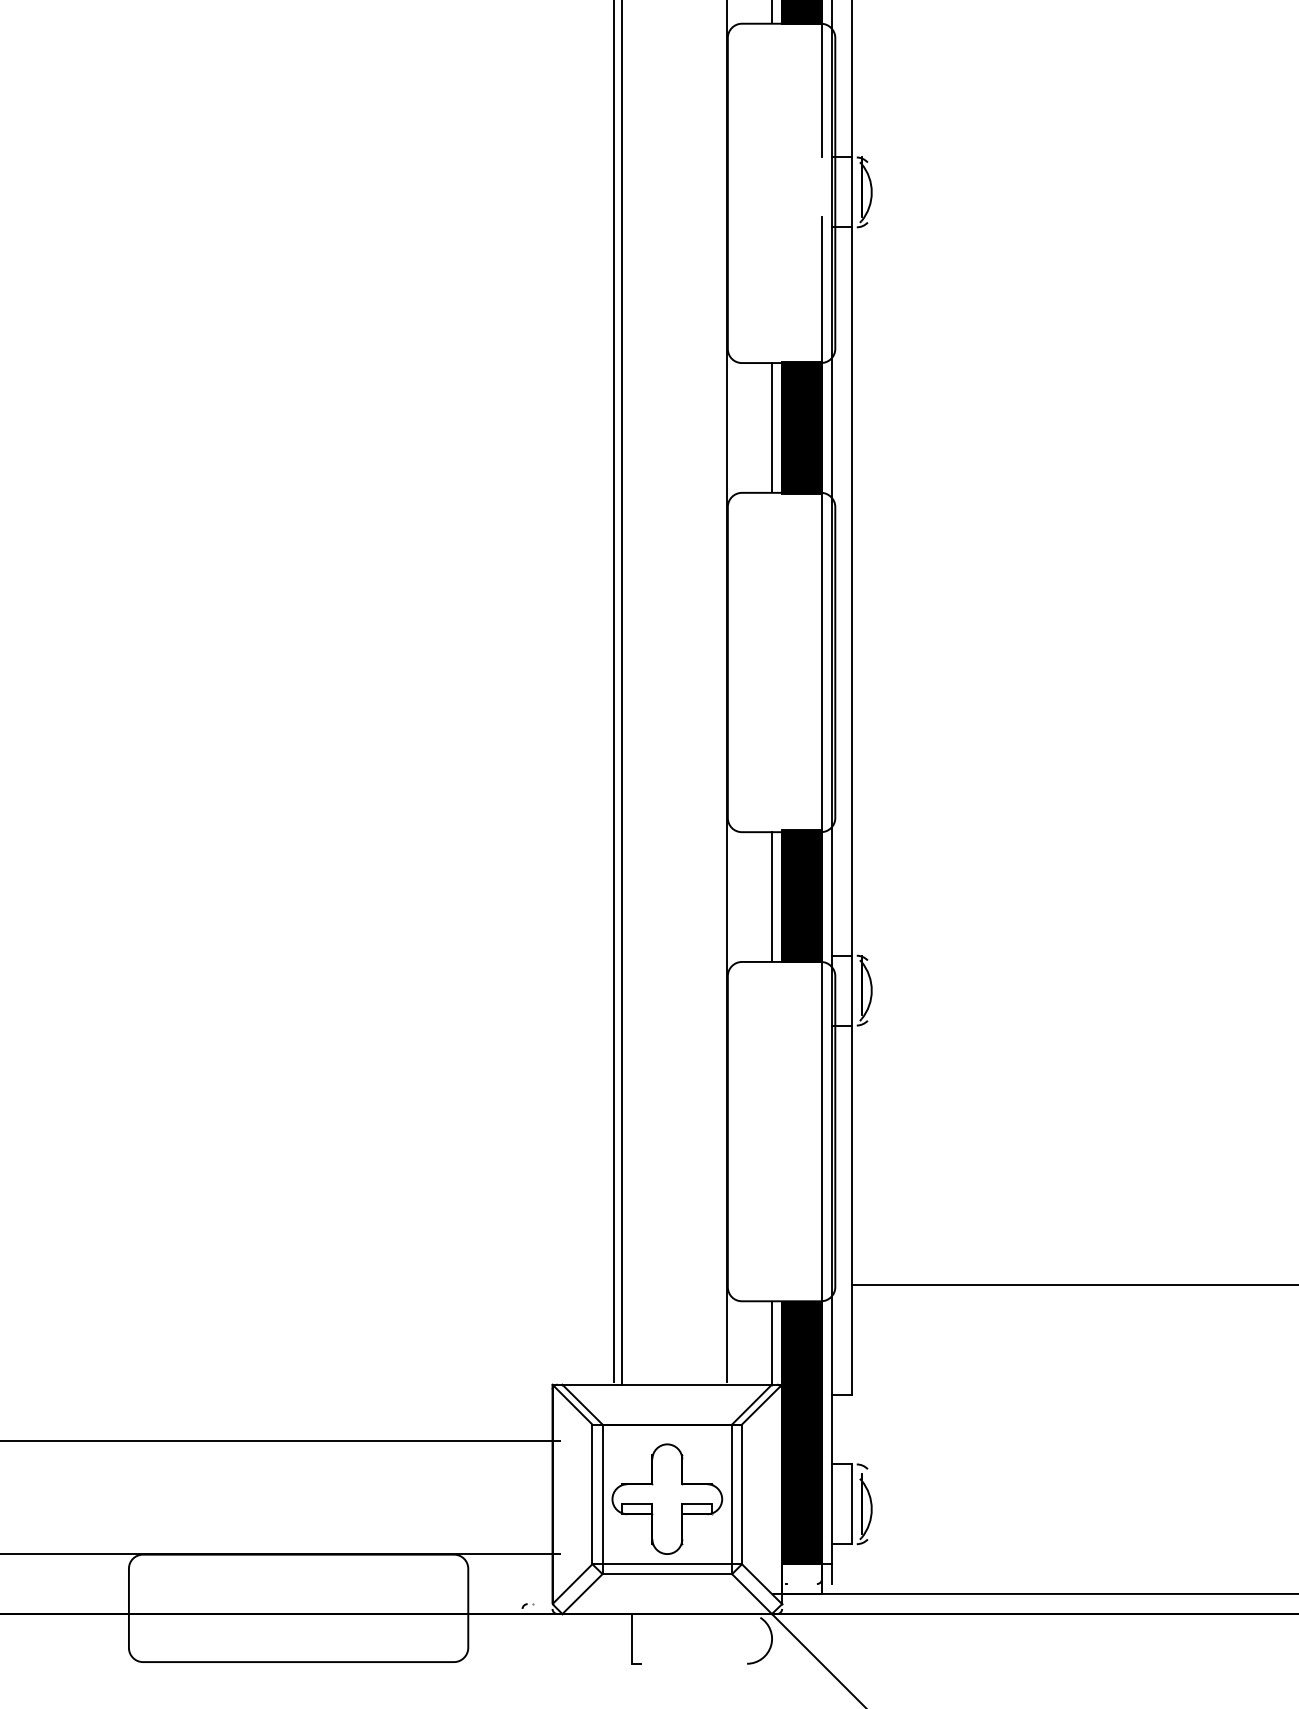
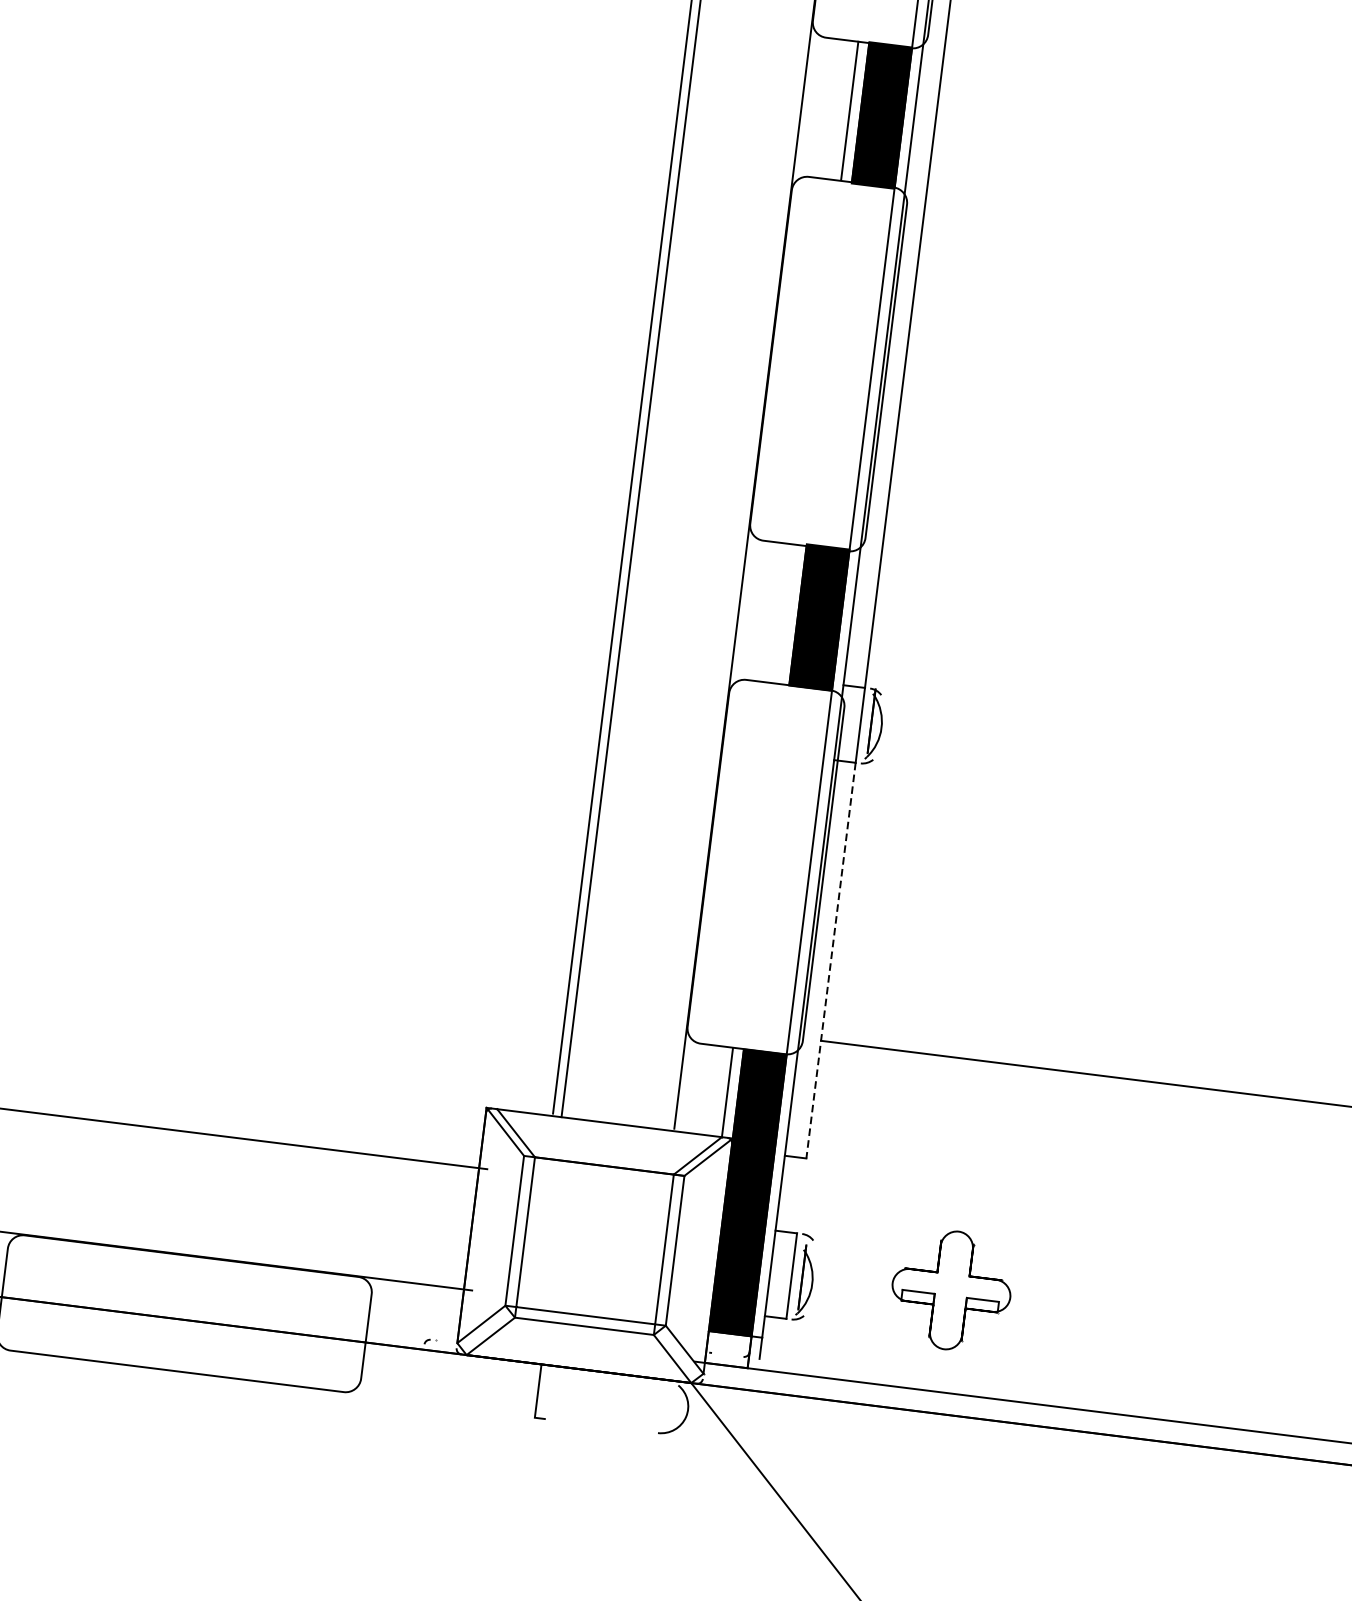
line: (771, 895) -> (786, 612), removed
line: (851, 1210) -> (830, 961), solid -> dashed
part: (667, 1498) -> (951, 1289), moved

